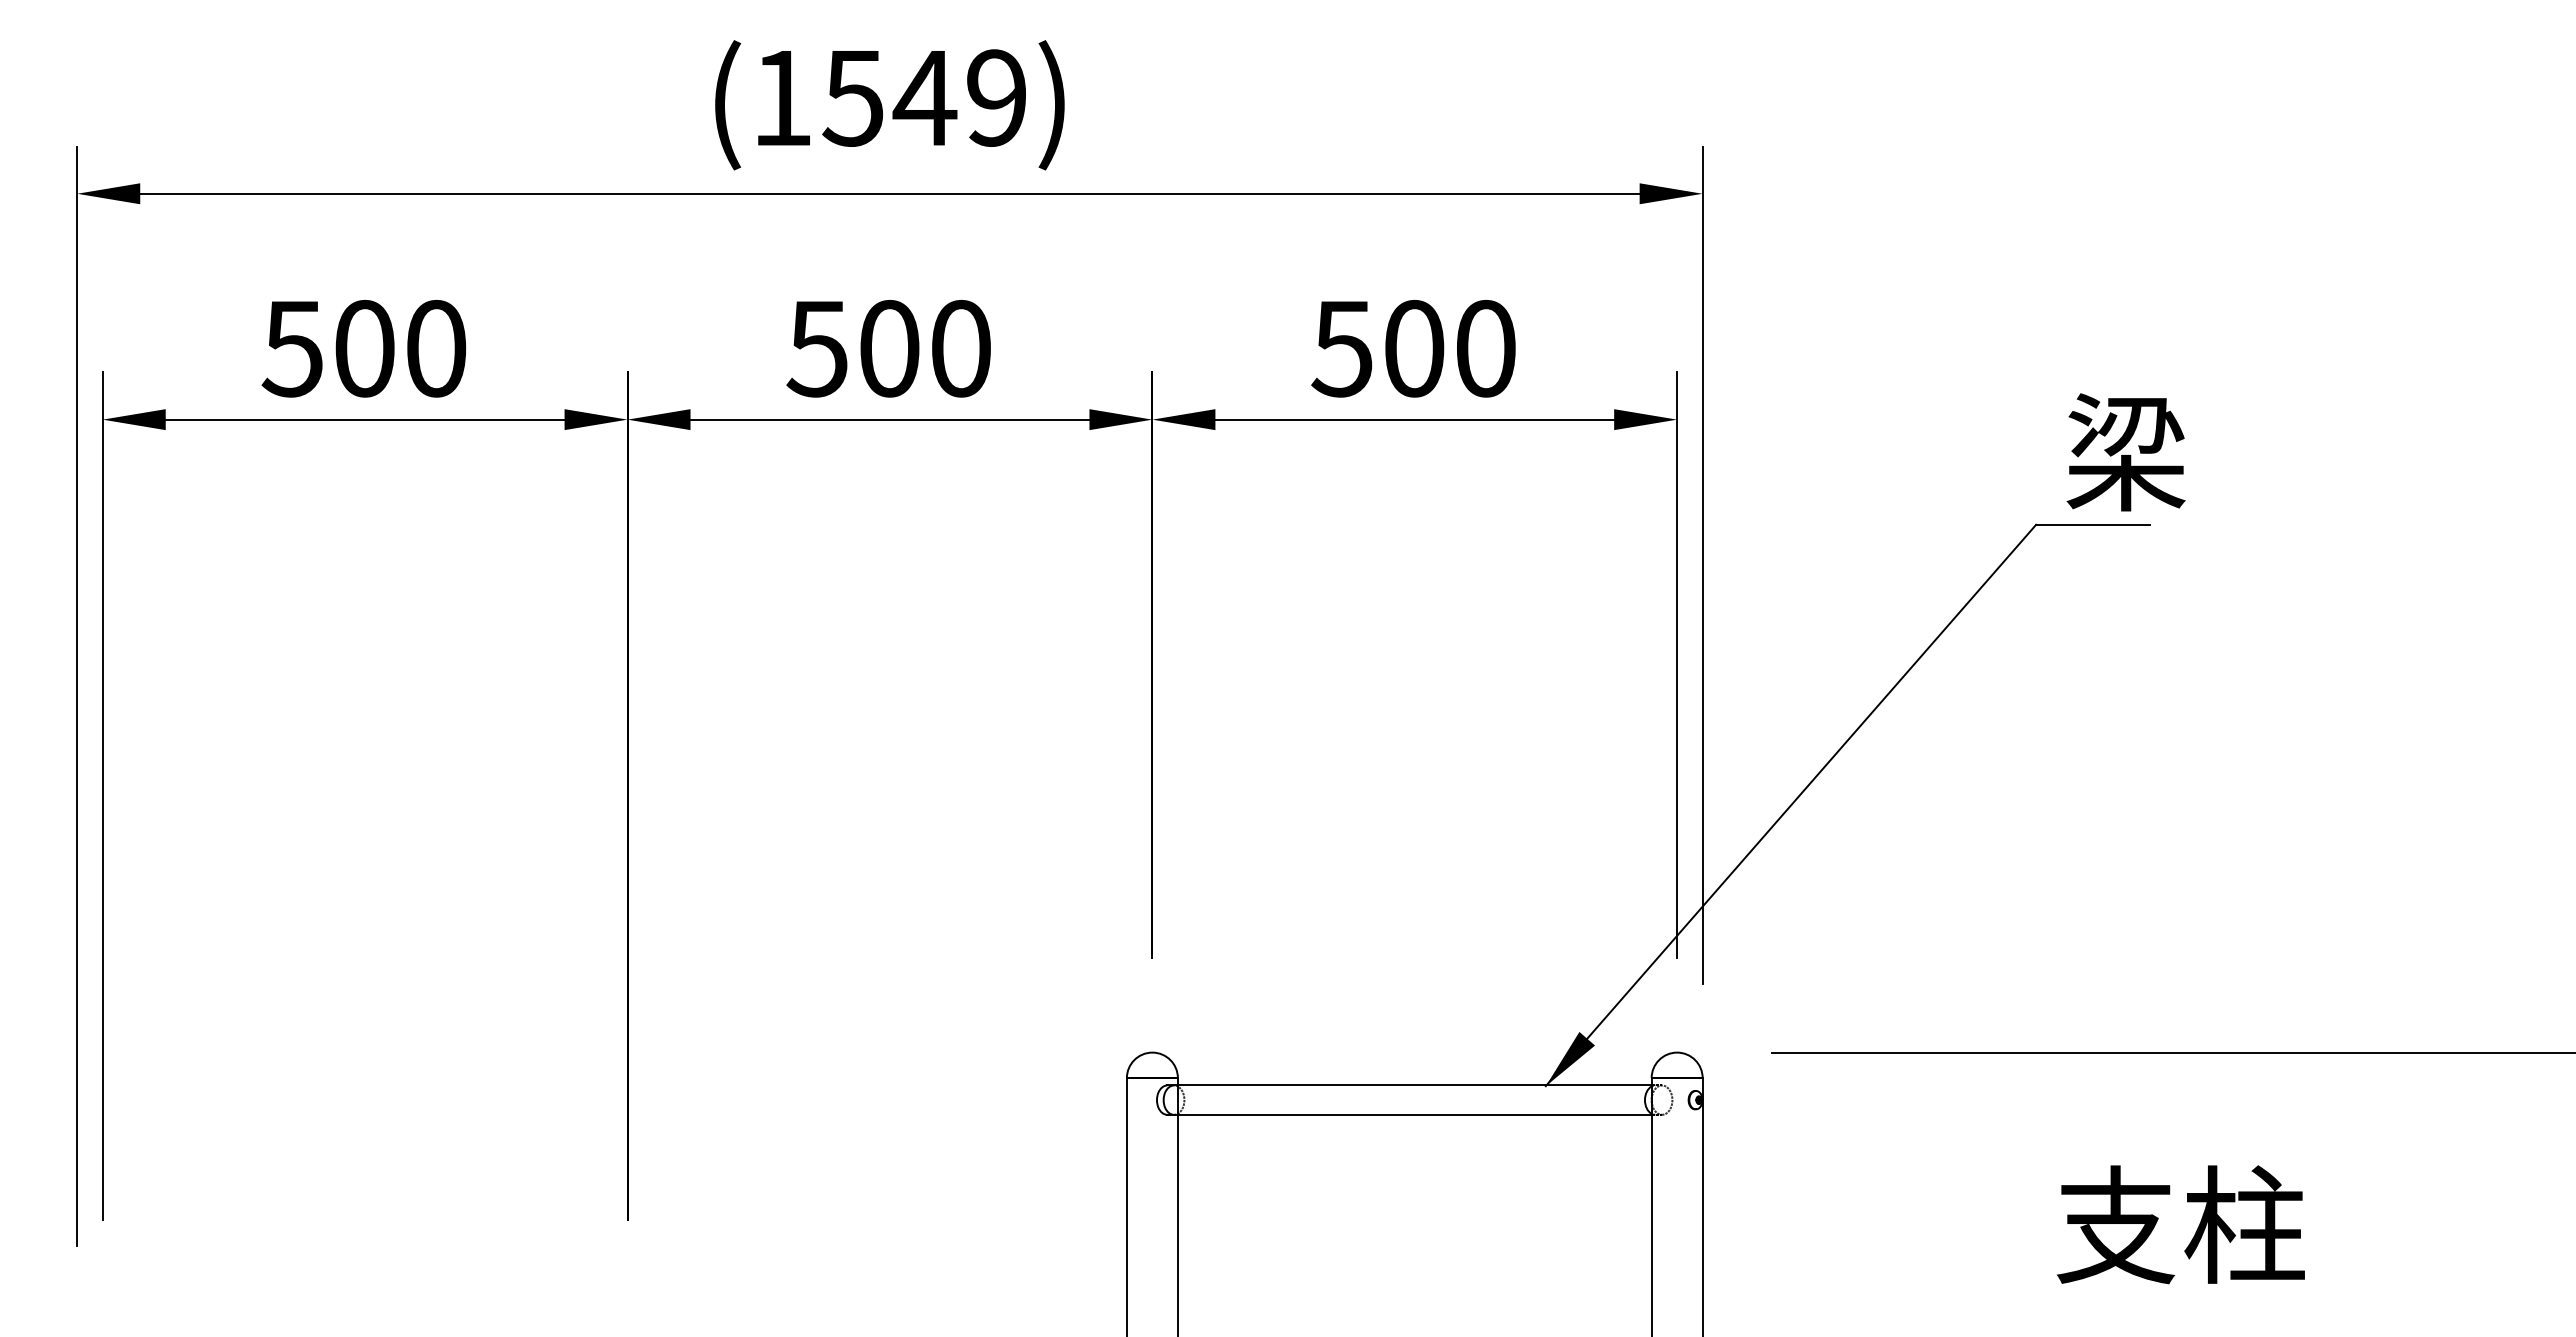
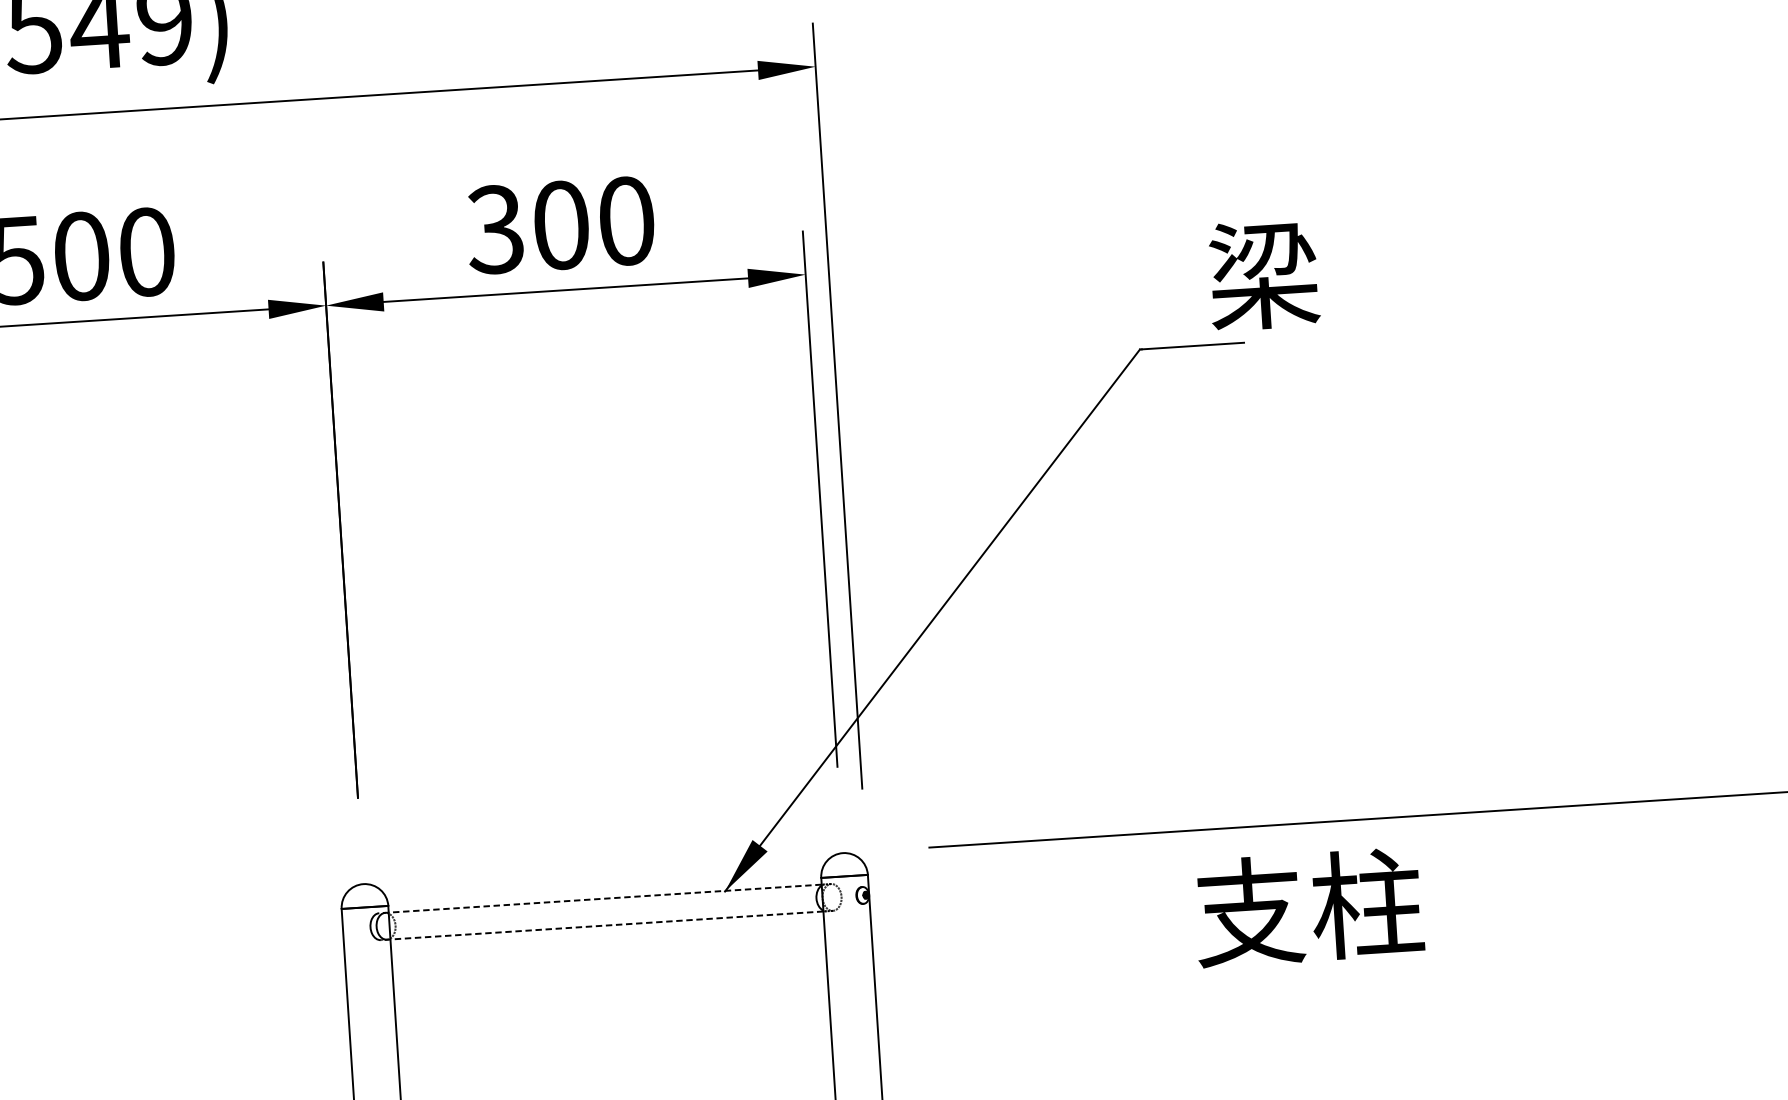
text: (1341, 348) -> (494, 229), 500 -> 300
text: (2125, 452) -> (1263, 275), moved
line: (1408, 1085) -> (599, 899), solid -> dashed
line: (1408, 1114) -> (601, 925), solid -> dashed
text: (2180, 1224) -> (1308, 907), moved

